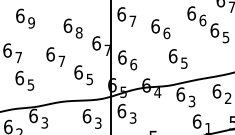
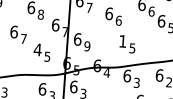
text: (172, 56) -> (122, 41), 6 -> 1
text: (133, 64) -> (87, 46), 6 -> 9
text: (78, 72) -> (37, 49), 6 -> 4

